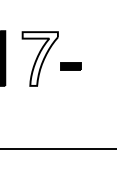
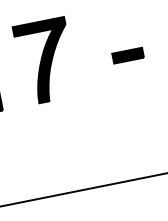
fill: (39, 58) -> (44, 60), added
part: (70, 66) -> (127, 56), moved

